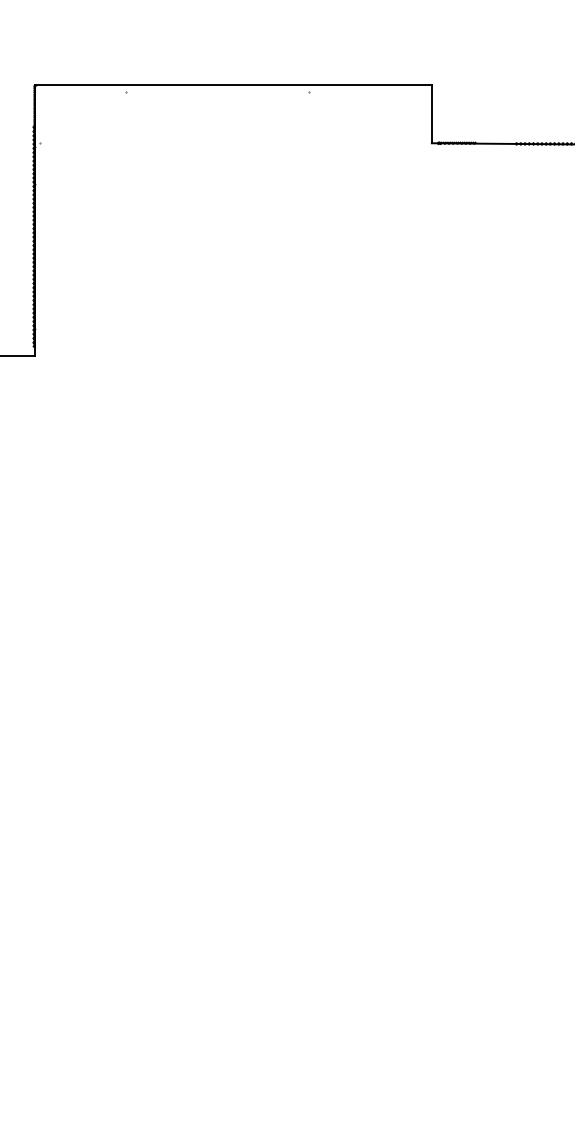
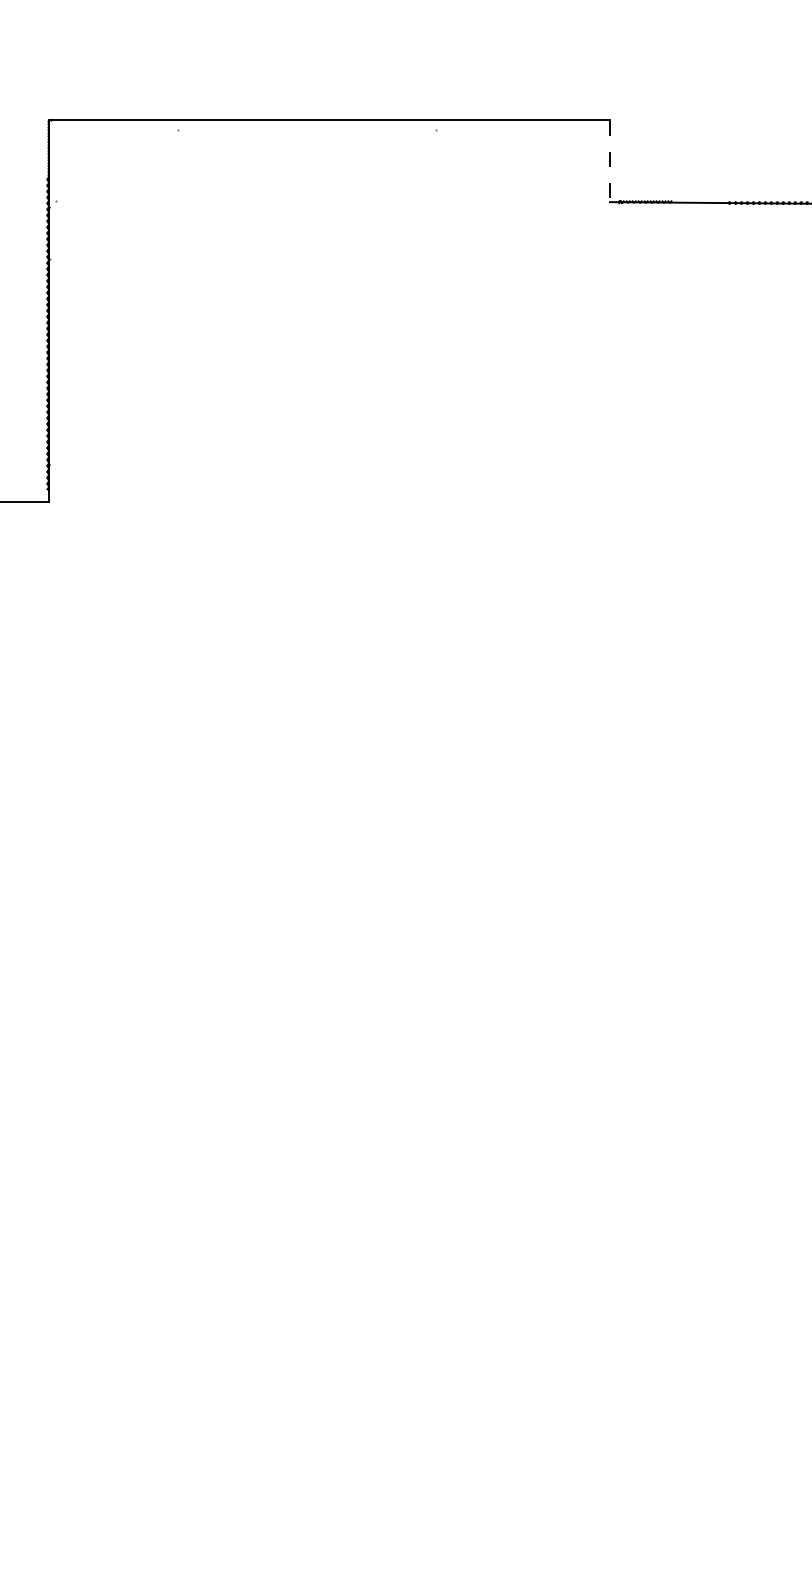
line: (431, 114) -> (609, 161), solid -> dashed

